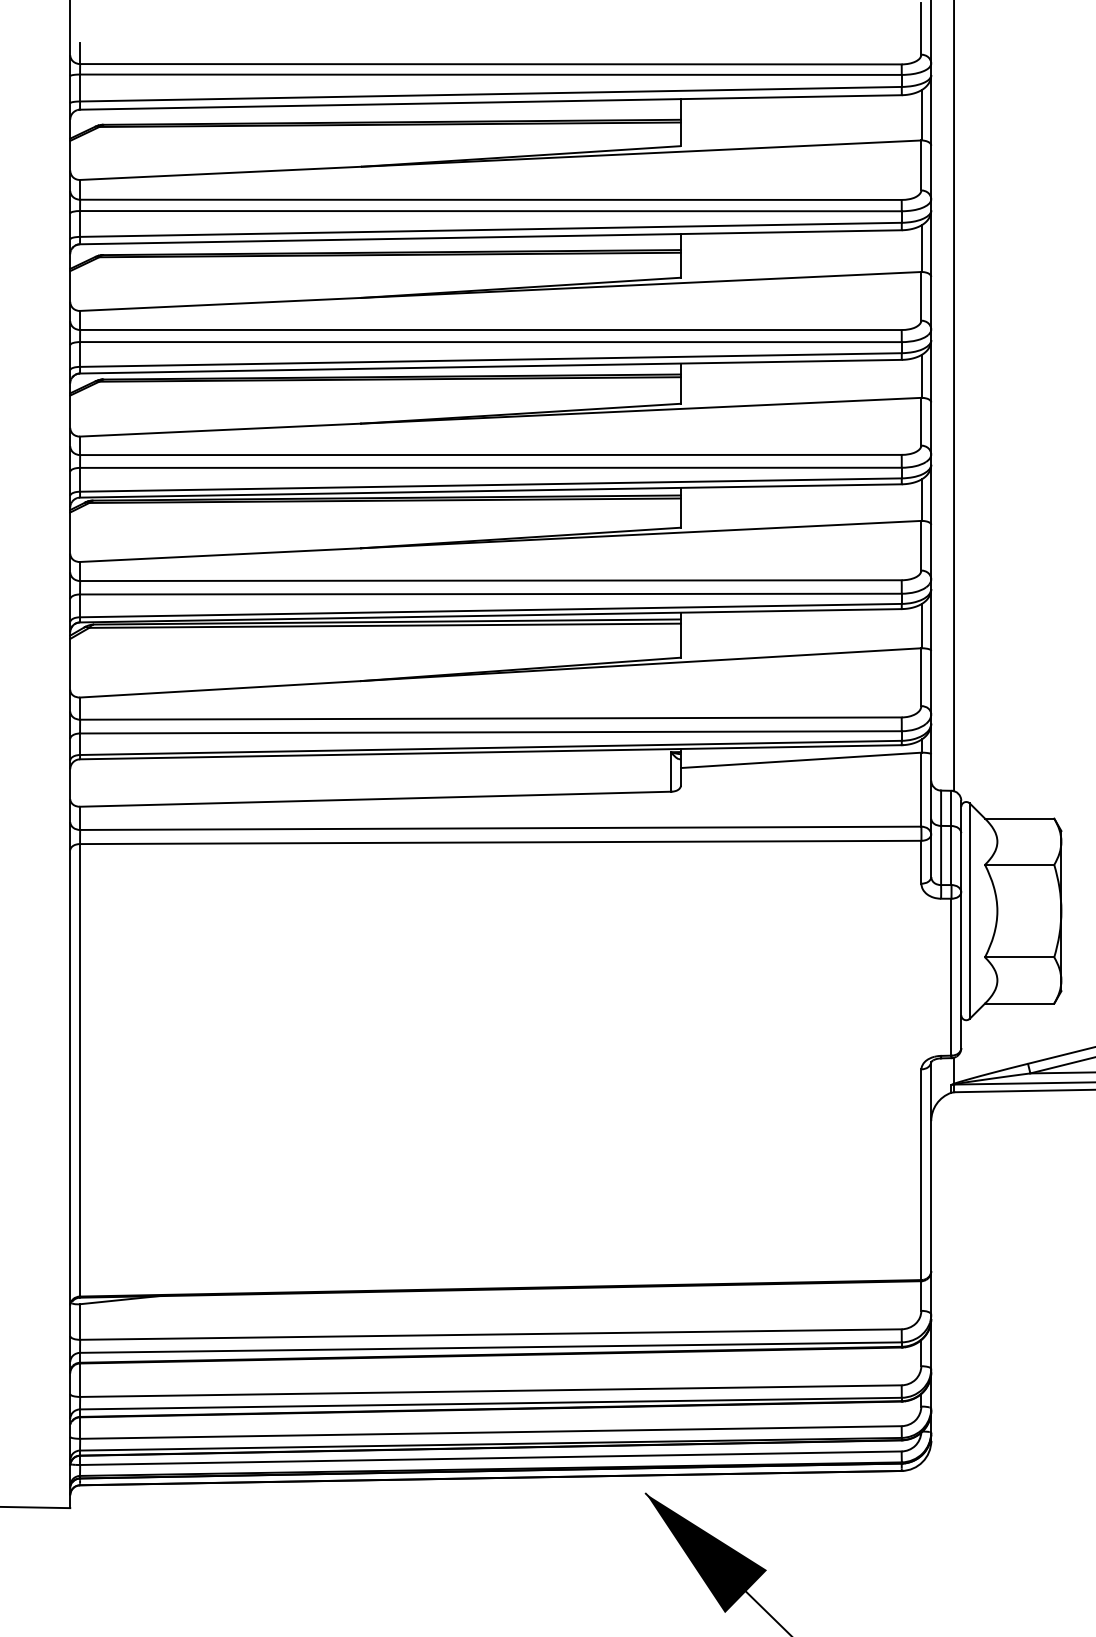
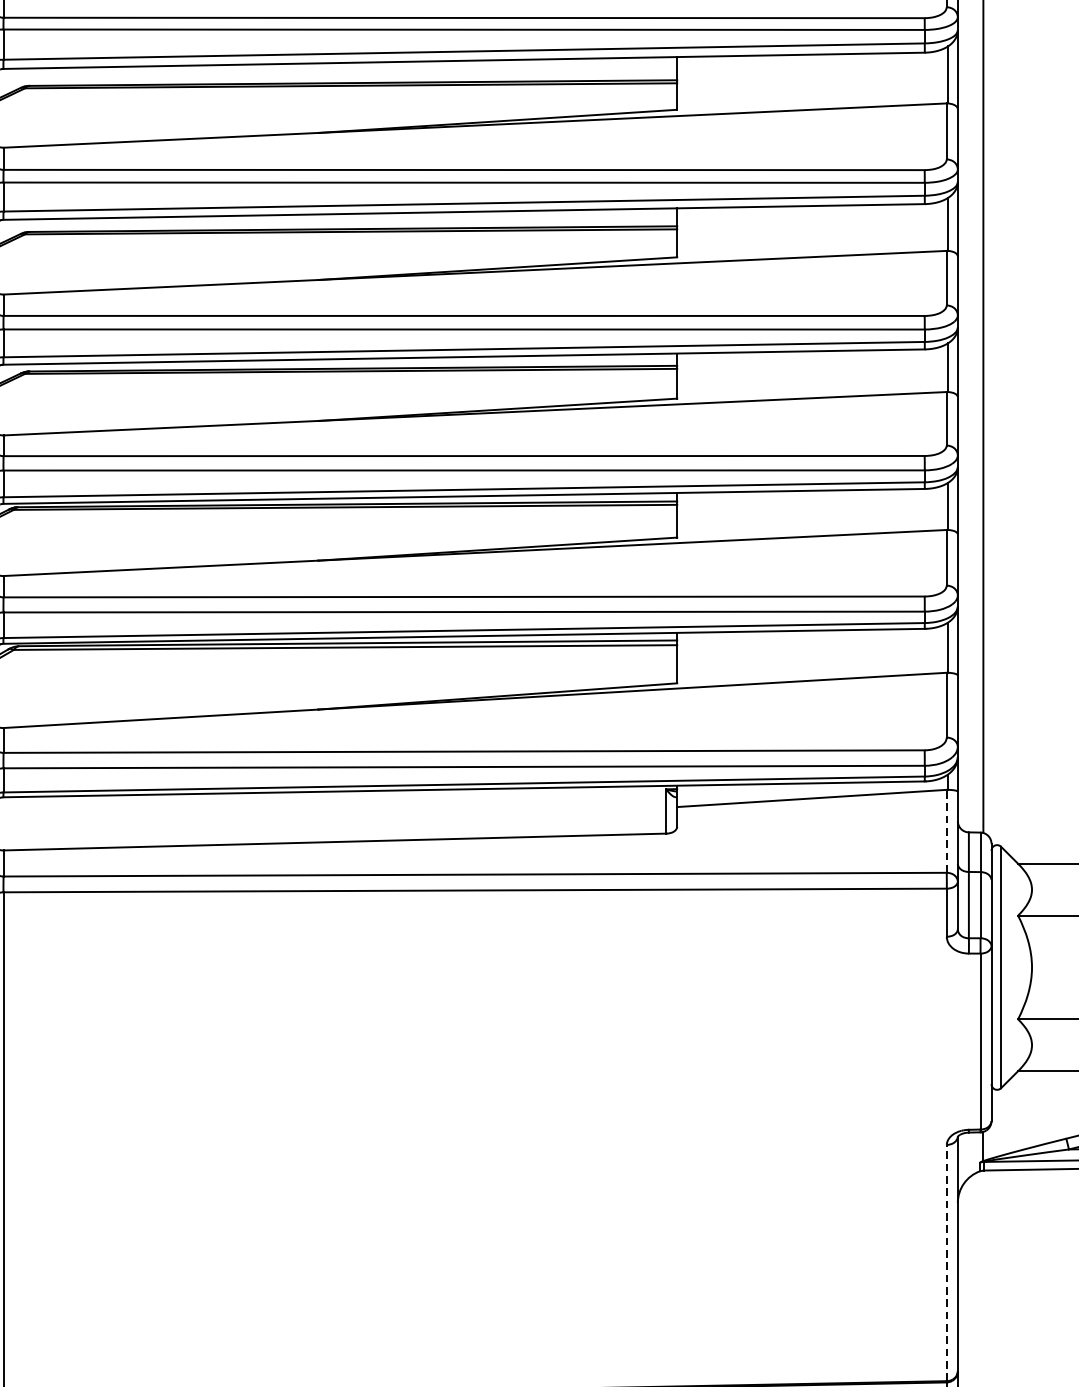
line: (921, 789) -> (946, 831), solid -> dashed
line: (921, 1174) -> (946, 1262), solid -> dashed

